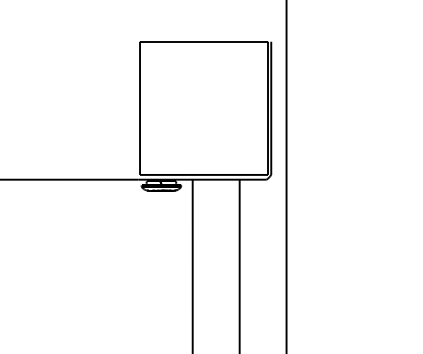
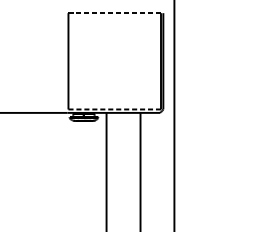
line: (204, 41) -> (115, 12), solid -> dashed
line: (204, 174) -> (115, 109), solid -> dashed

